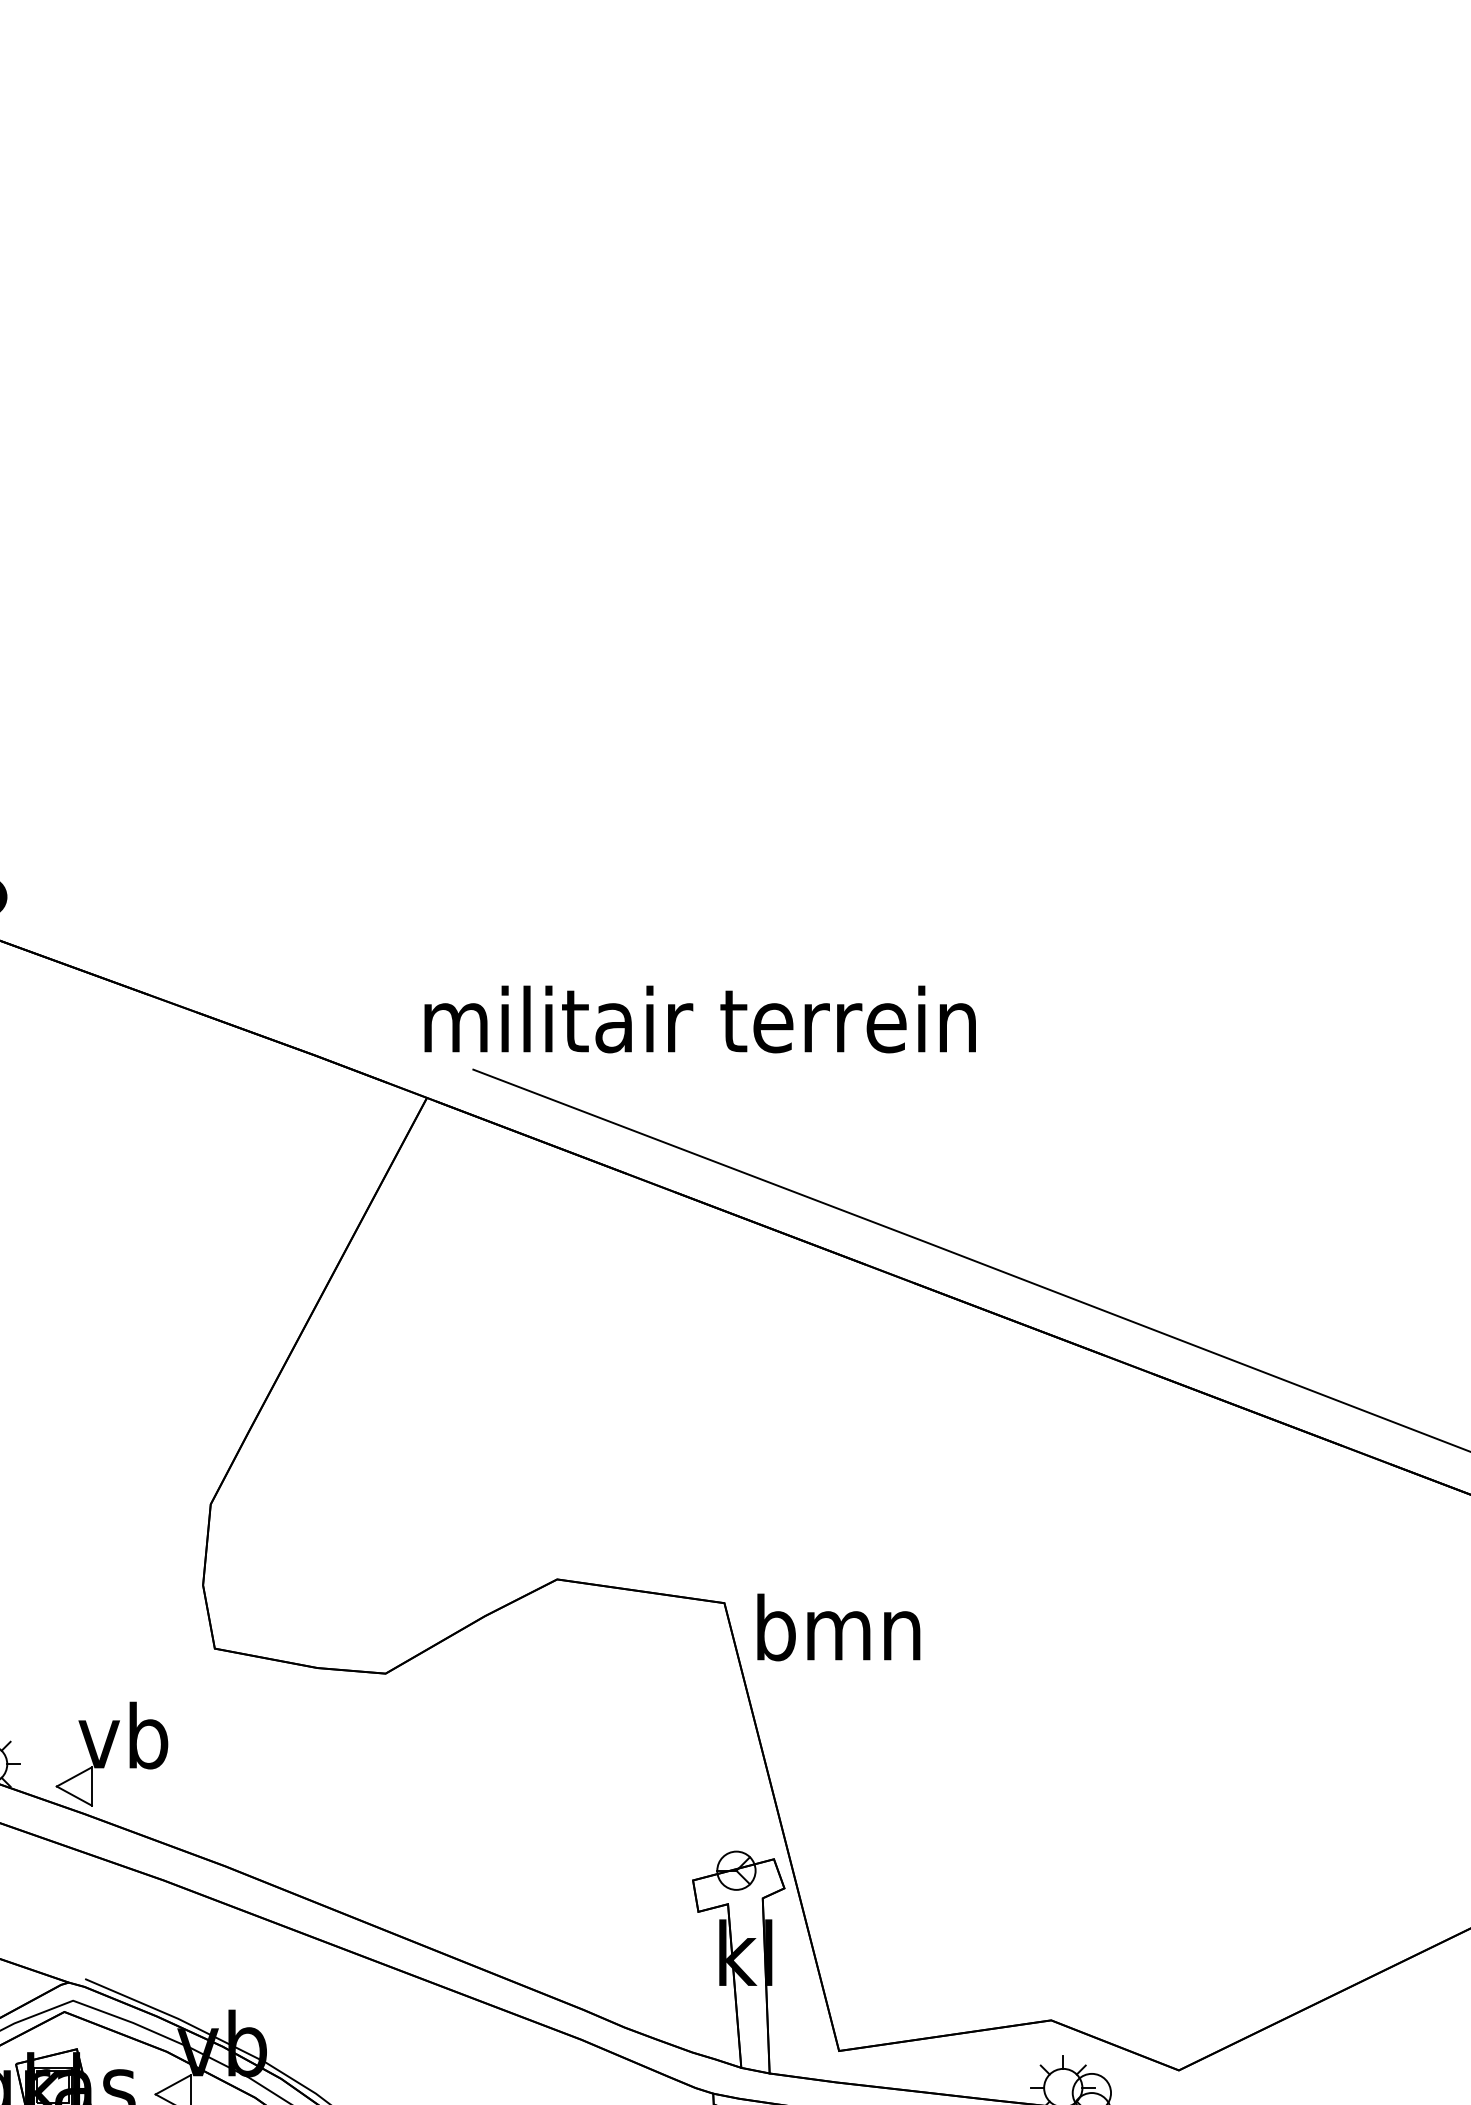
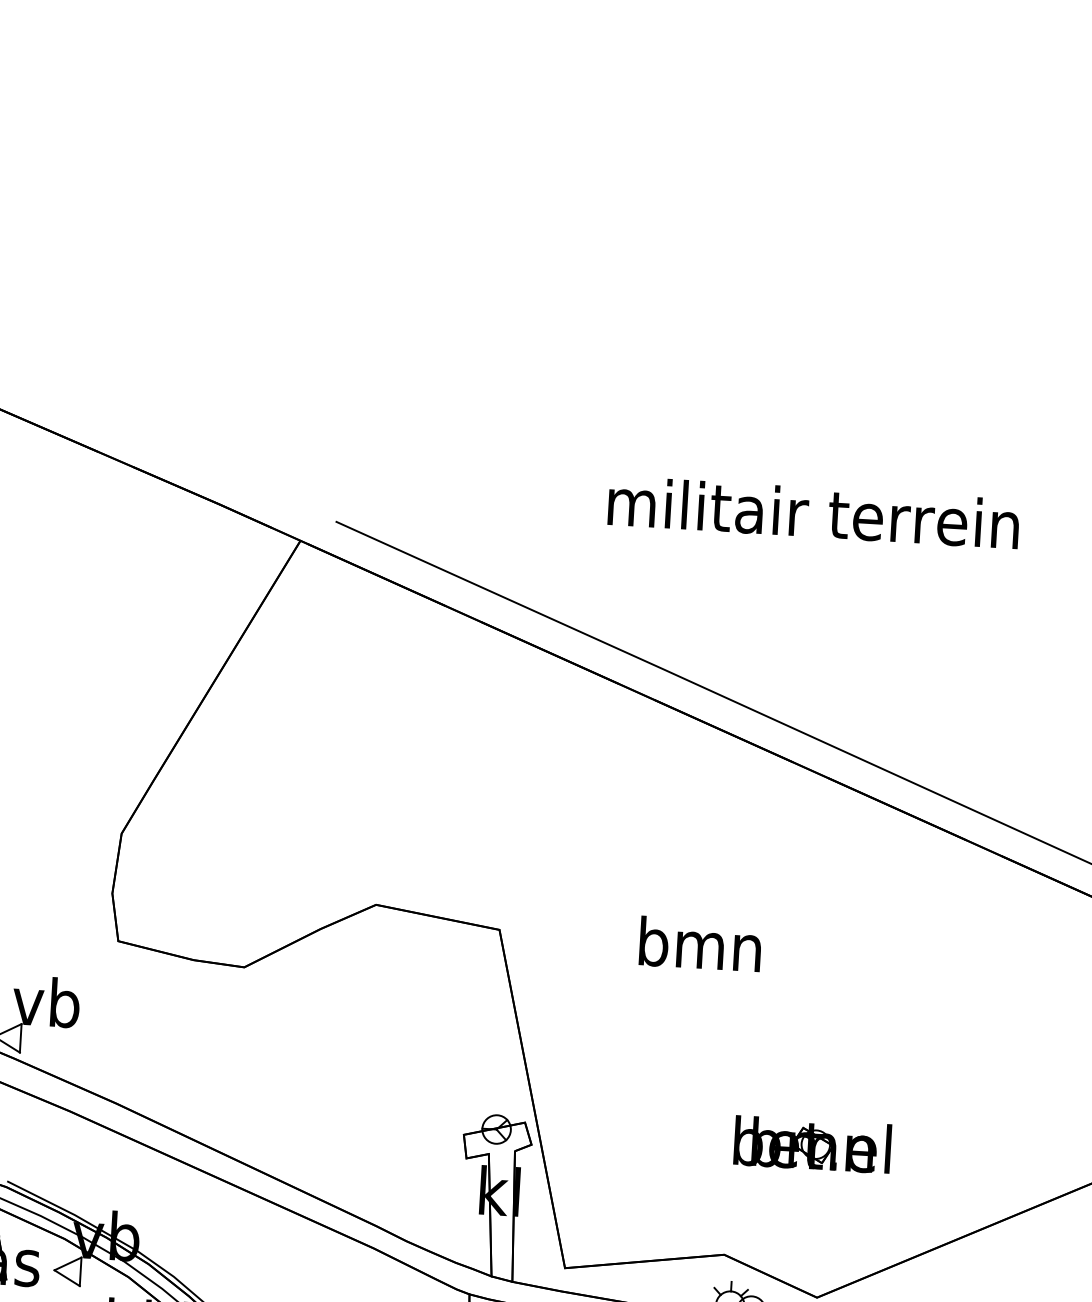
text: (699, 1019) -> (813, 512), moved
text: (838, 1627) -> (700, 944), moved
part: (1160, 1865) -> (812, 1144), added

